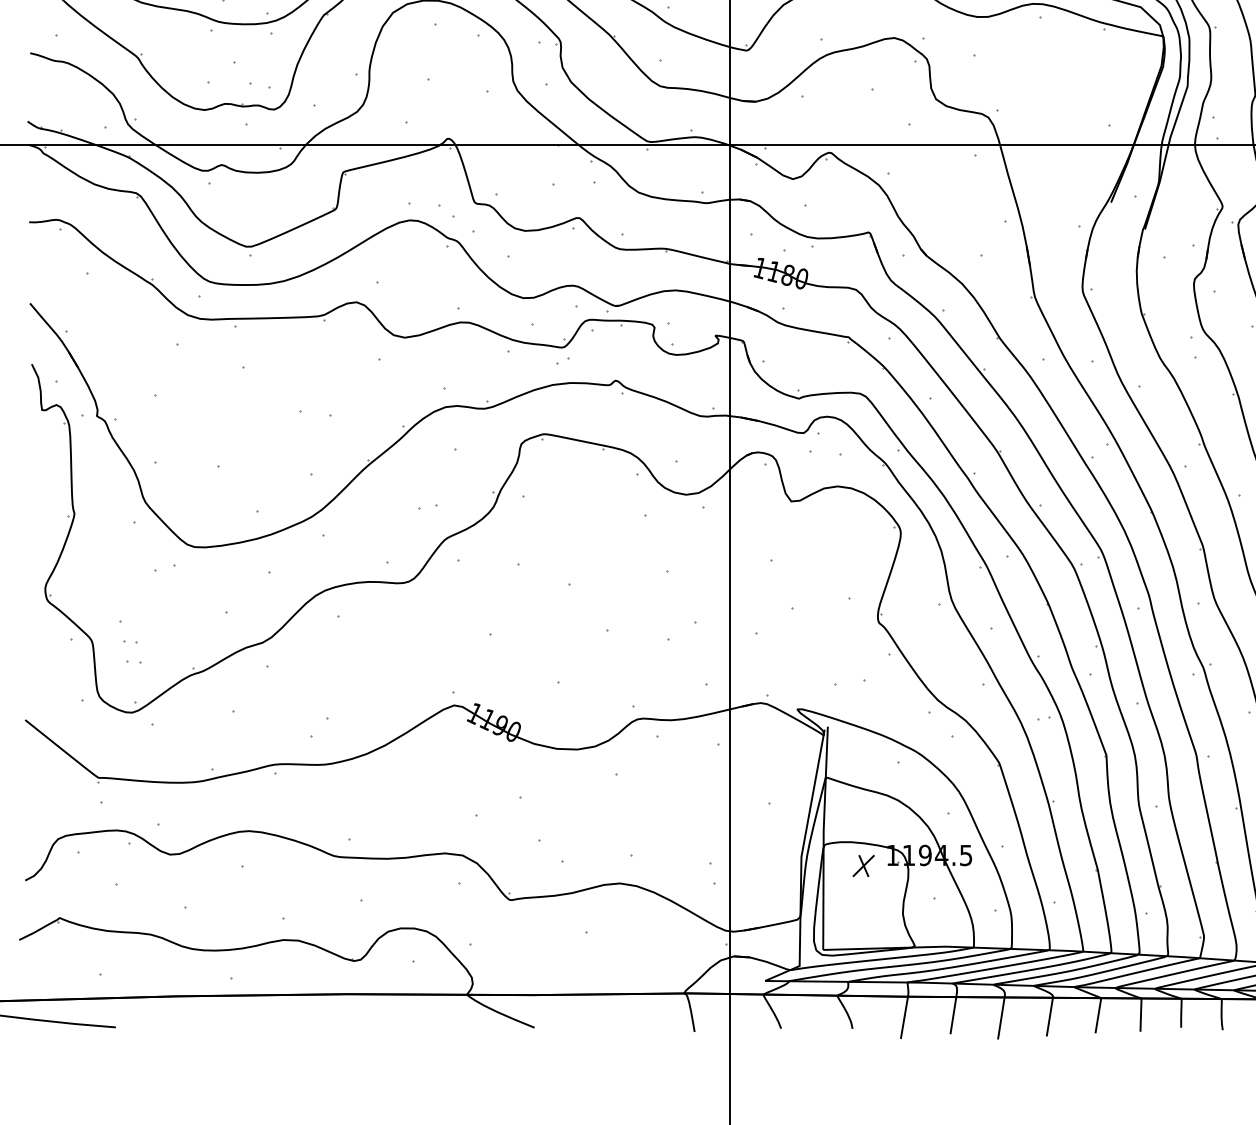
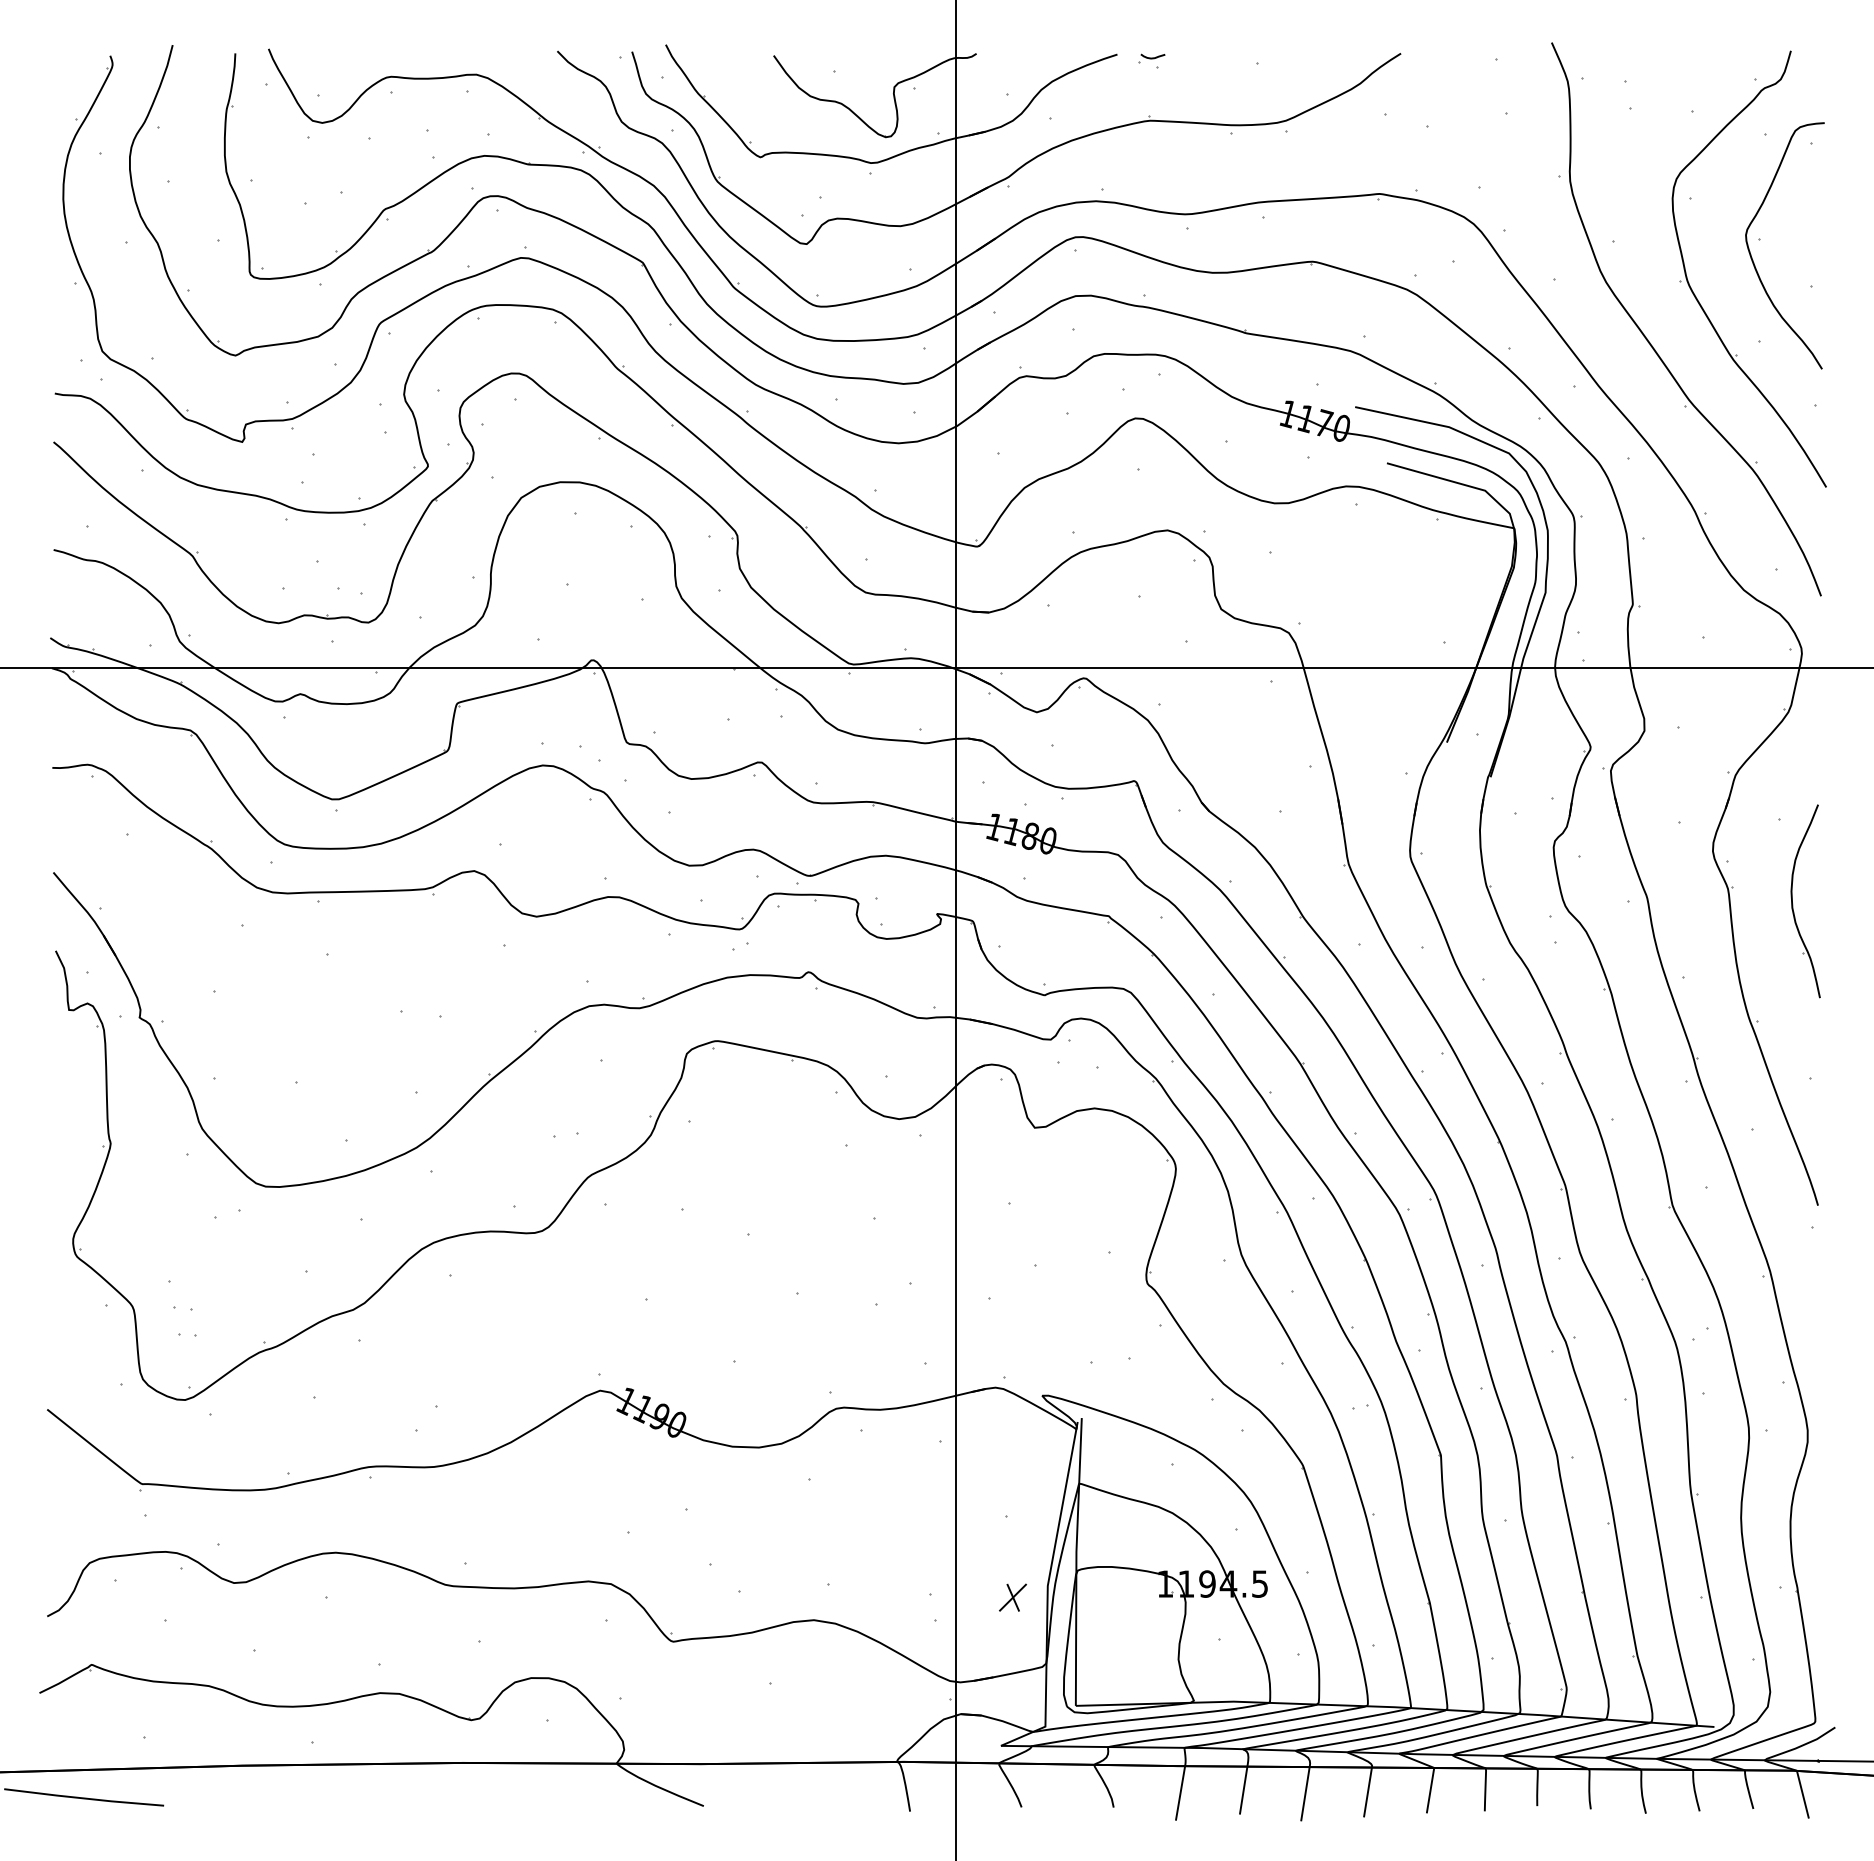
part: (863, 865) -> (1012, 1597), moved

